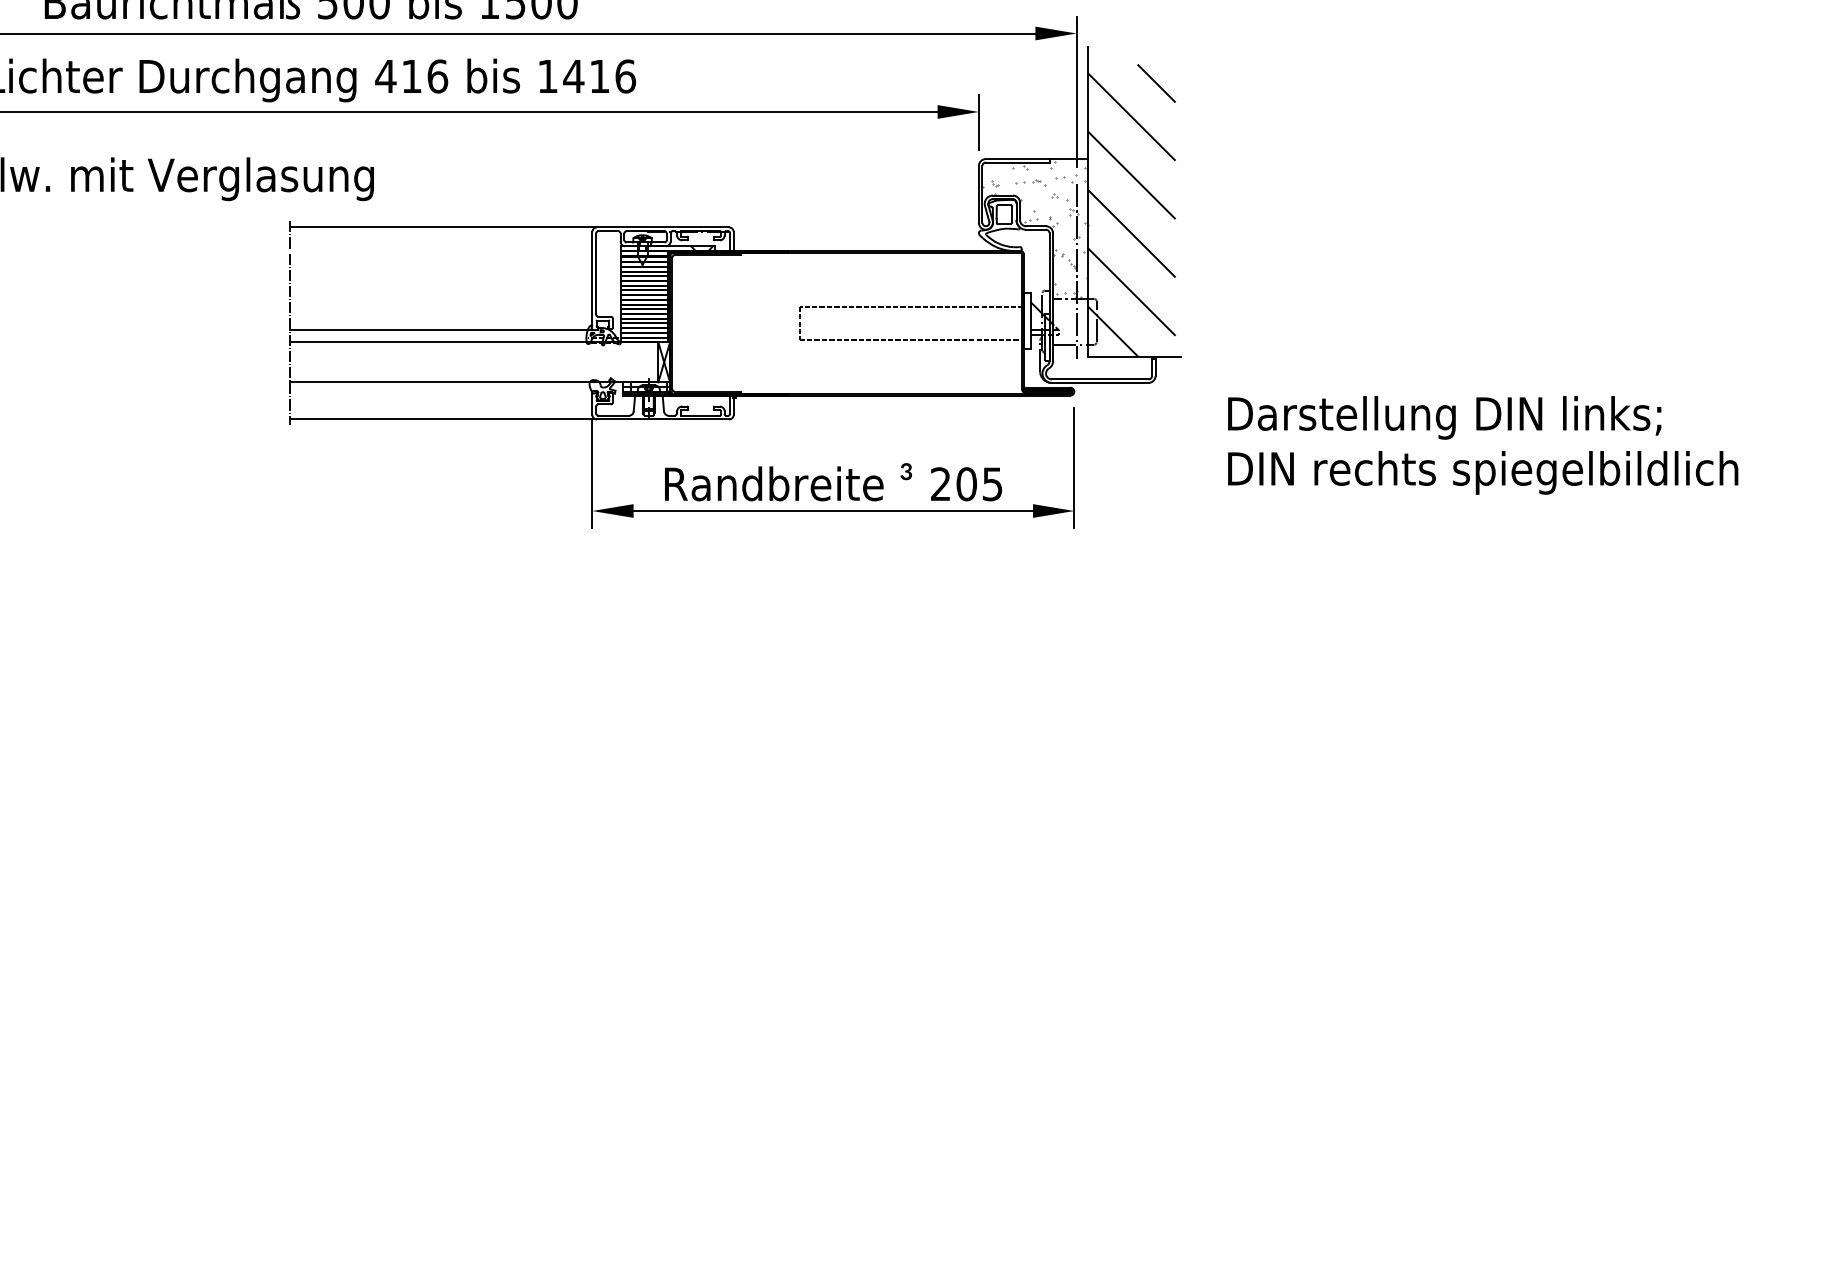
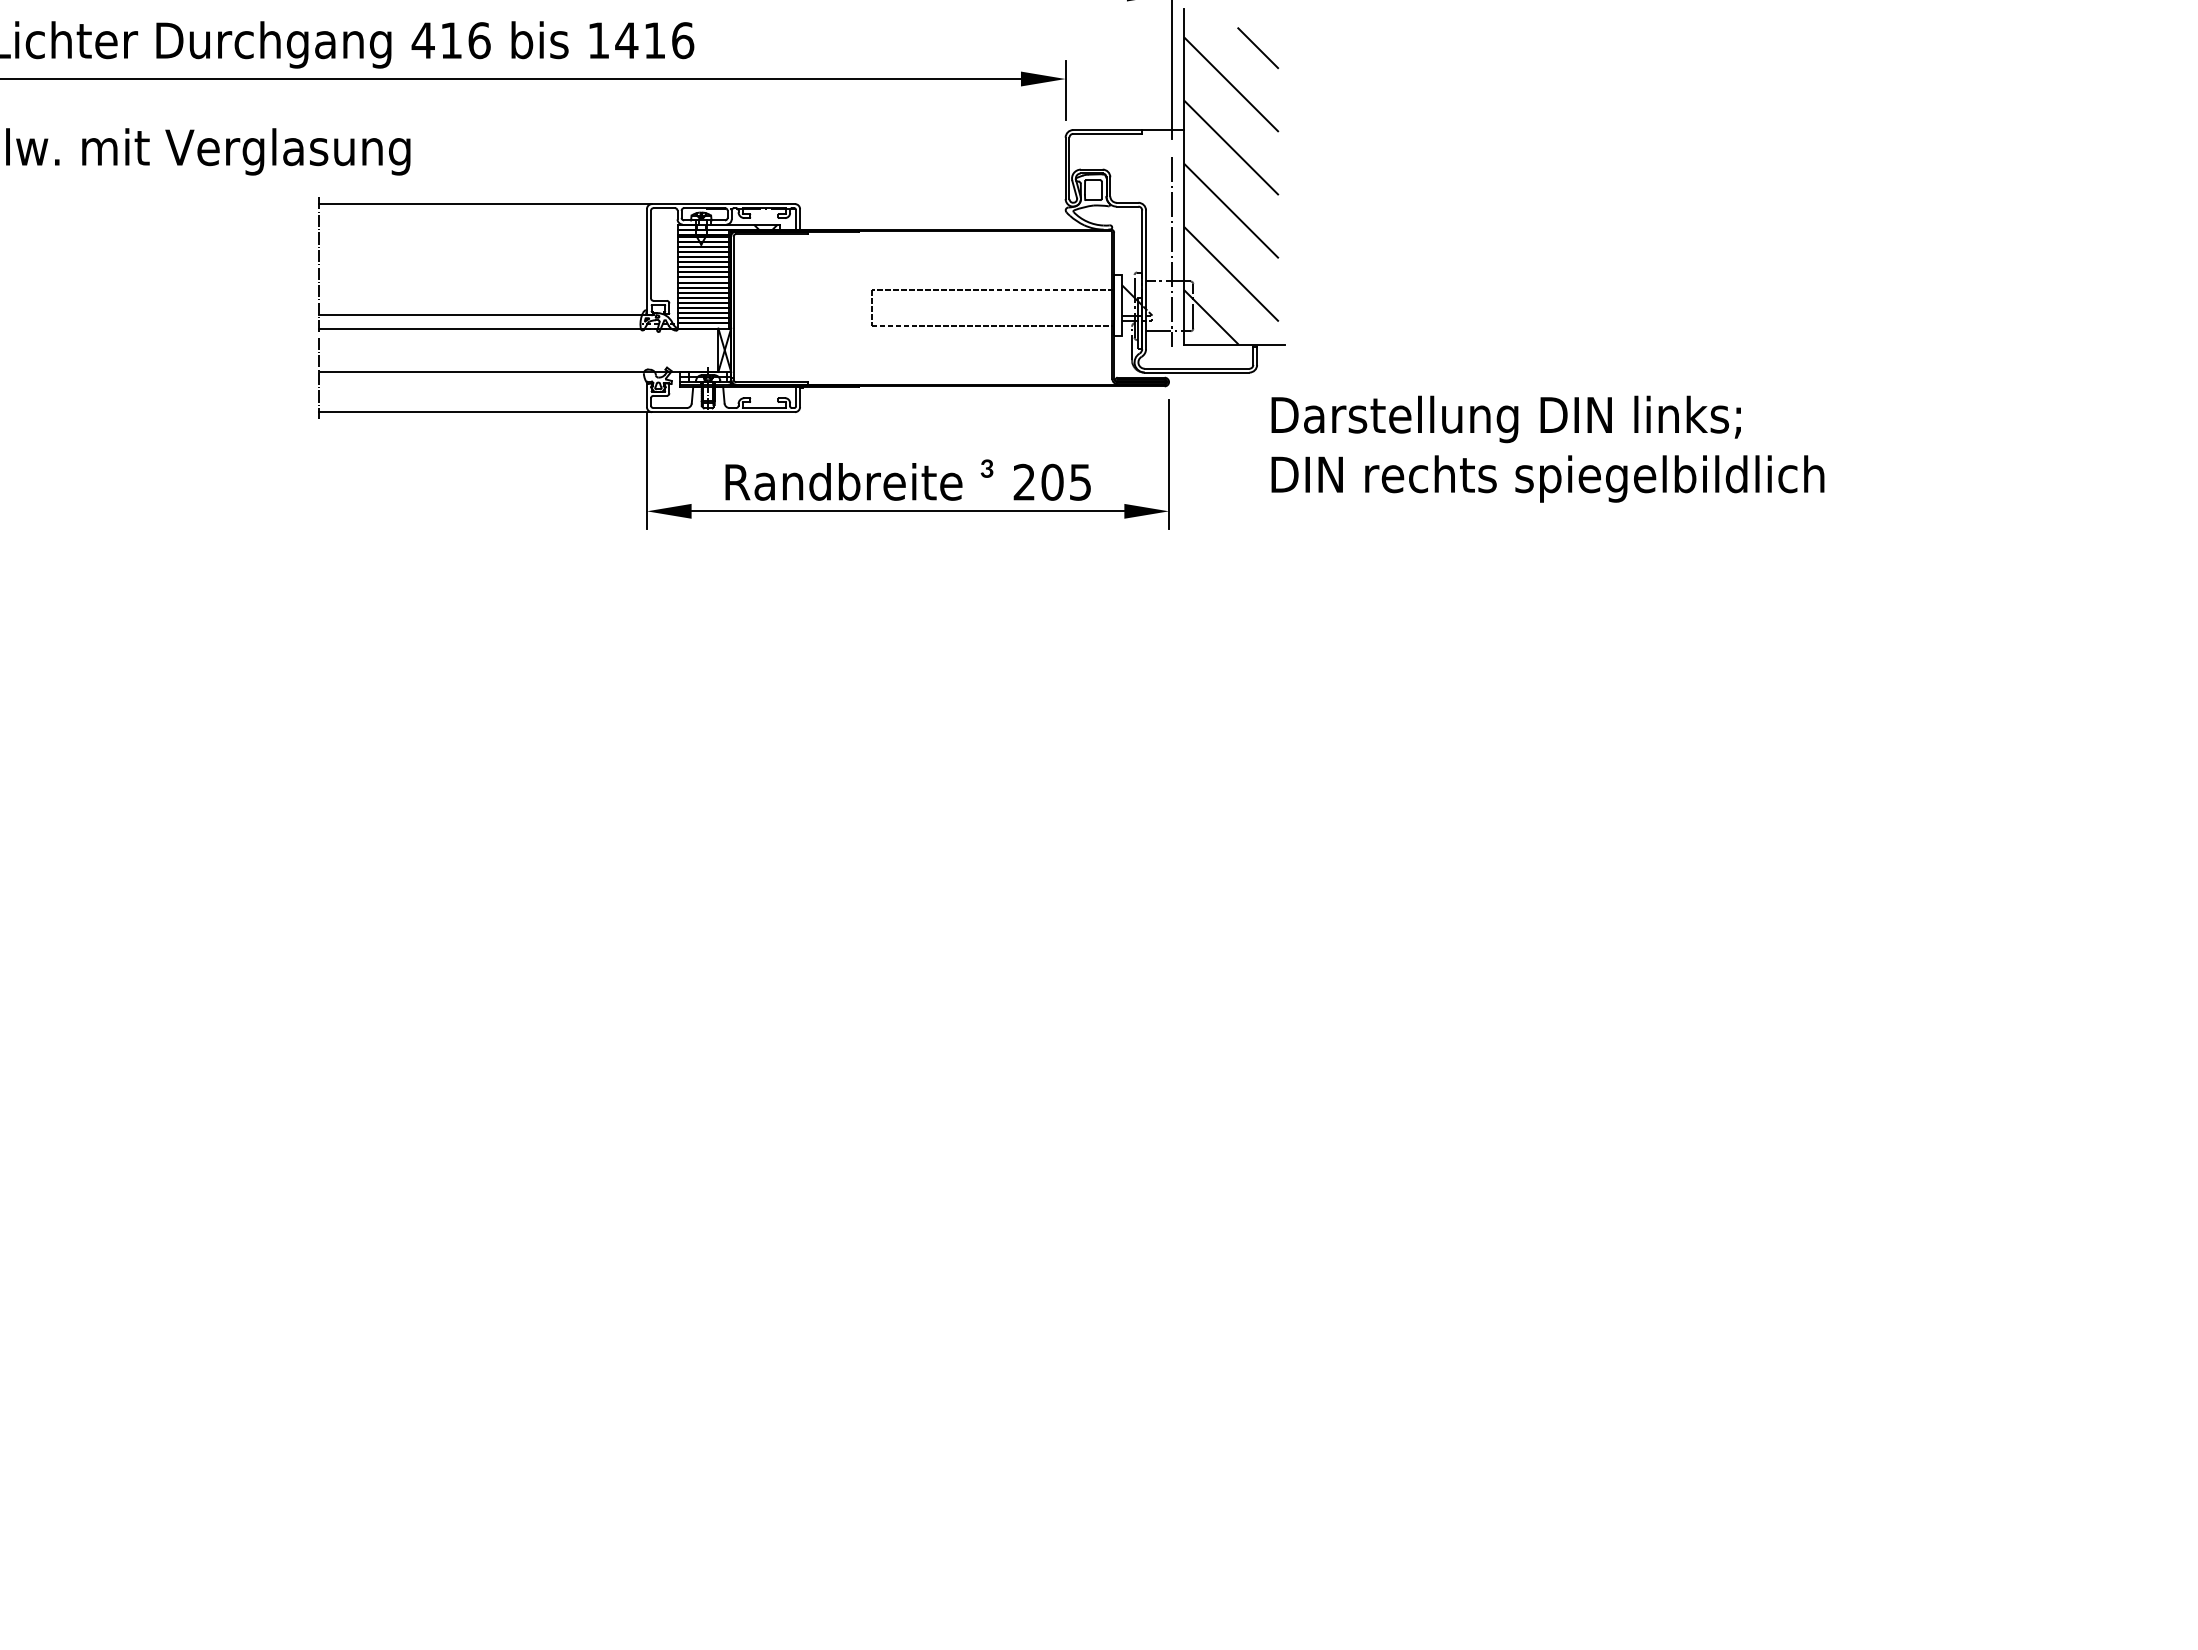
hatch: (1035, 229) -> (1126, 206), removed
text: (1482, 444) -> (1547, 448), moved

